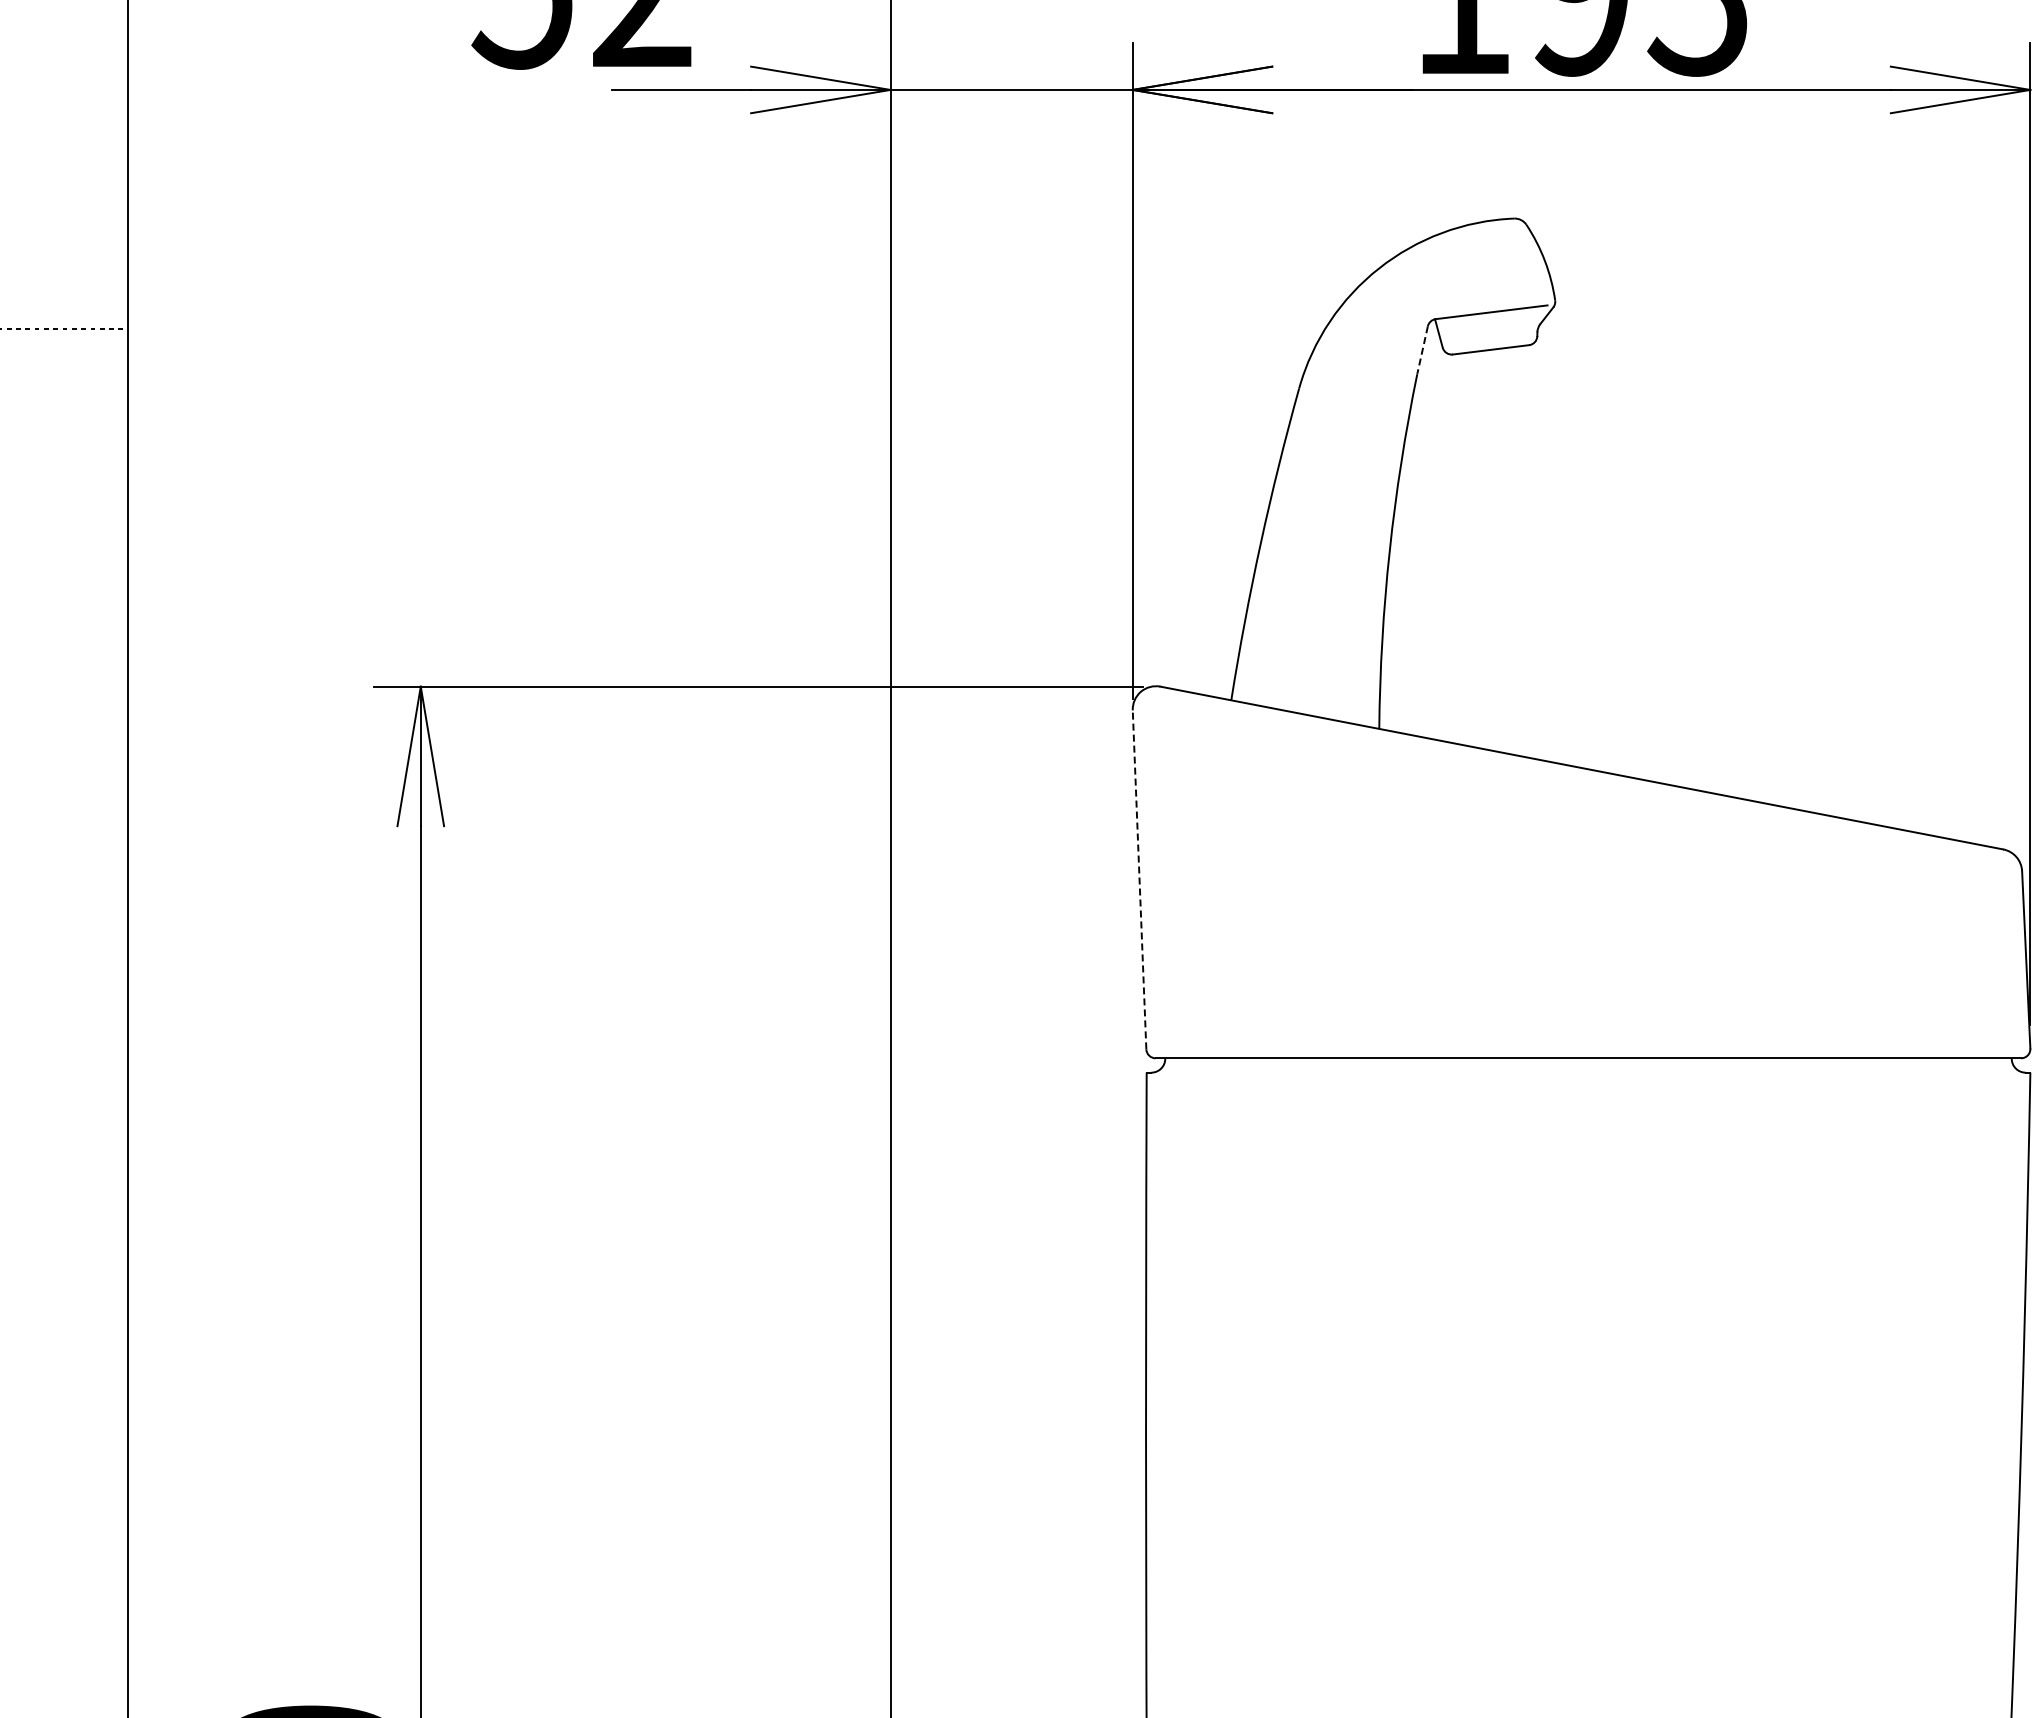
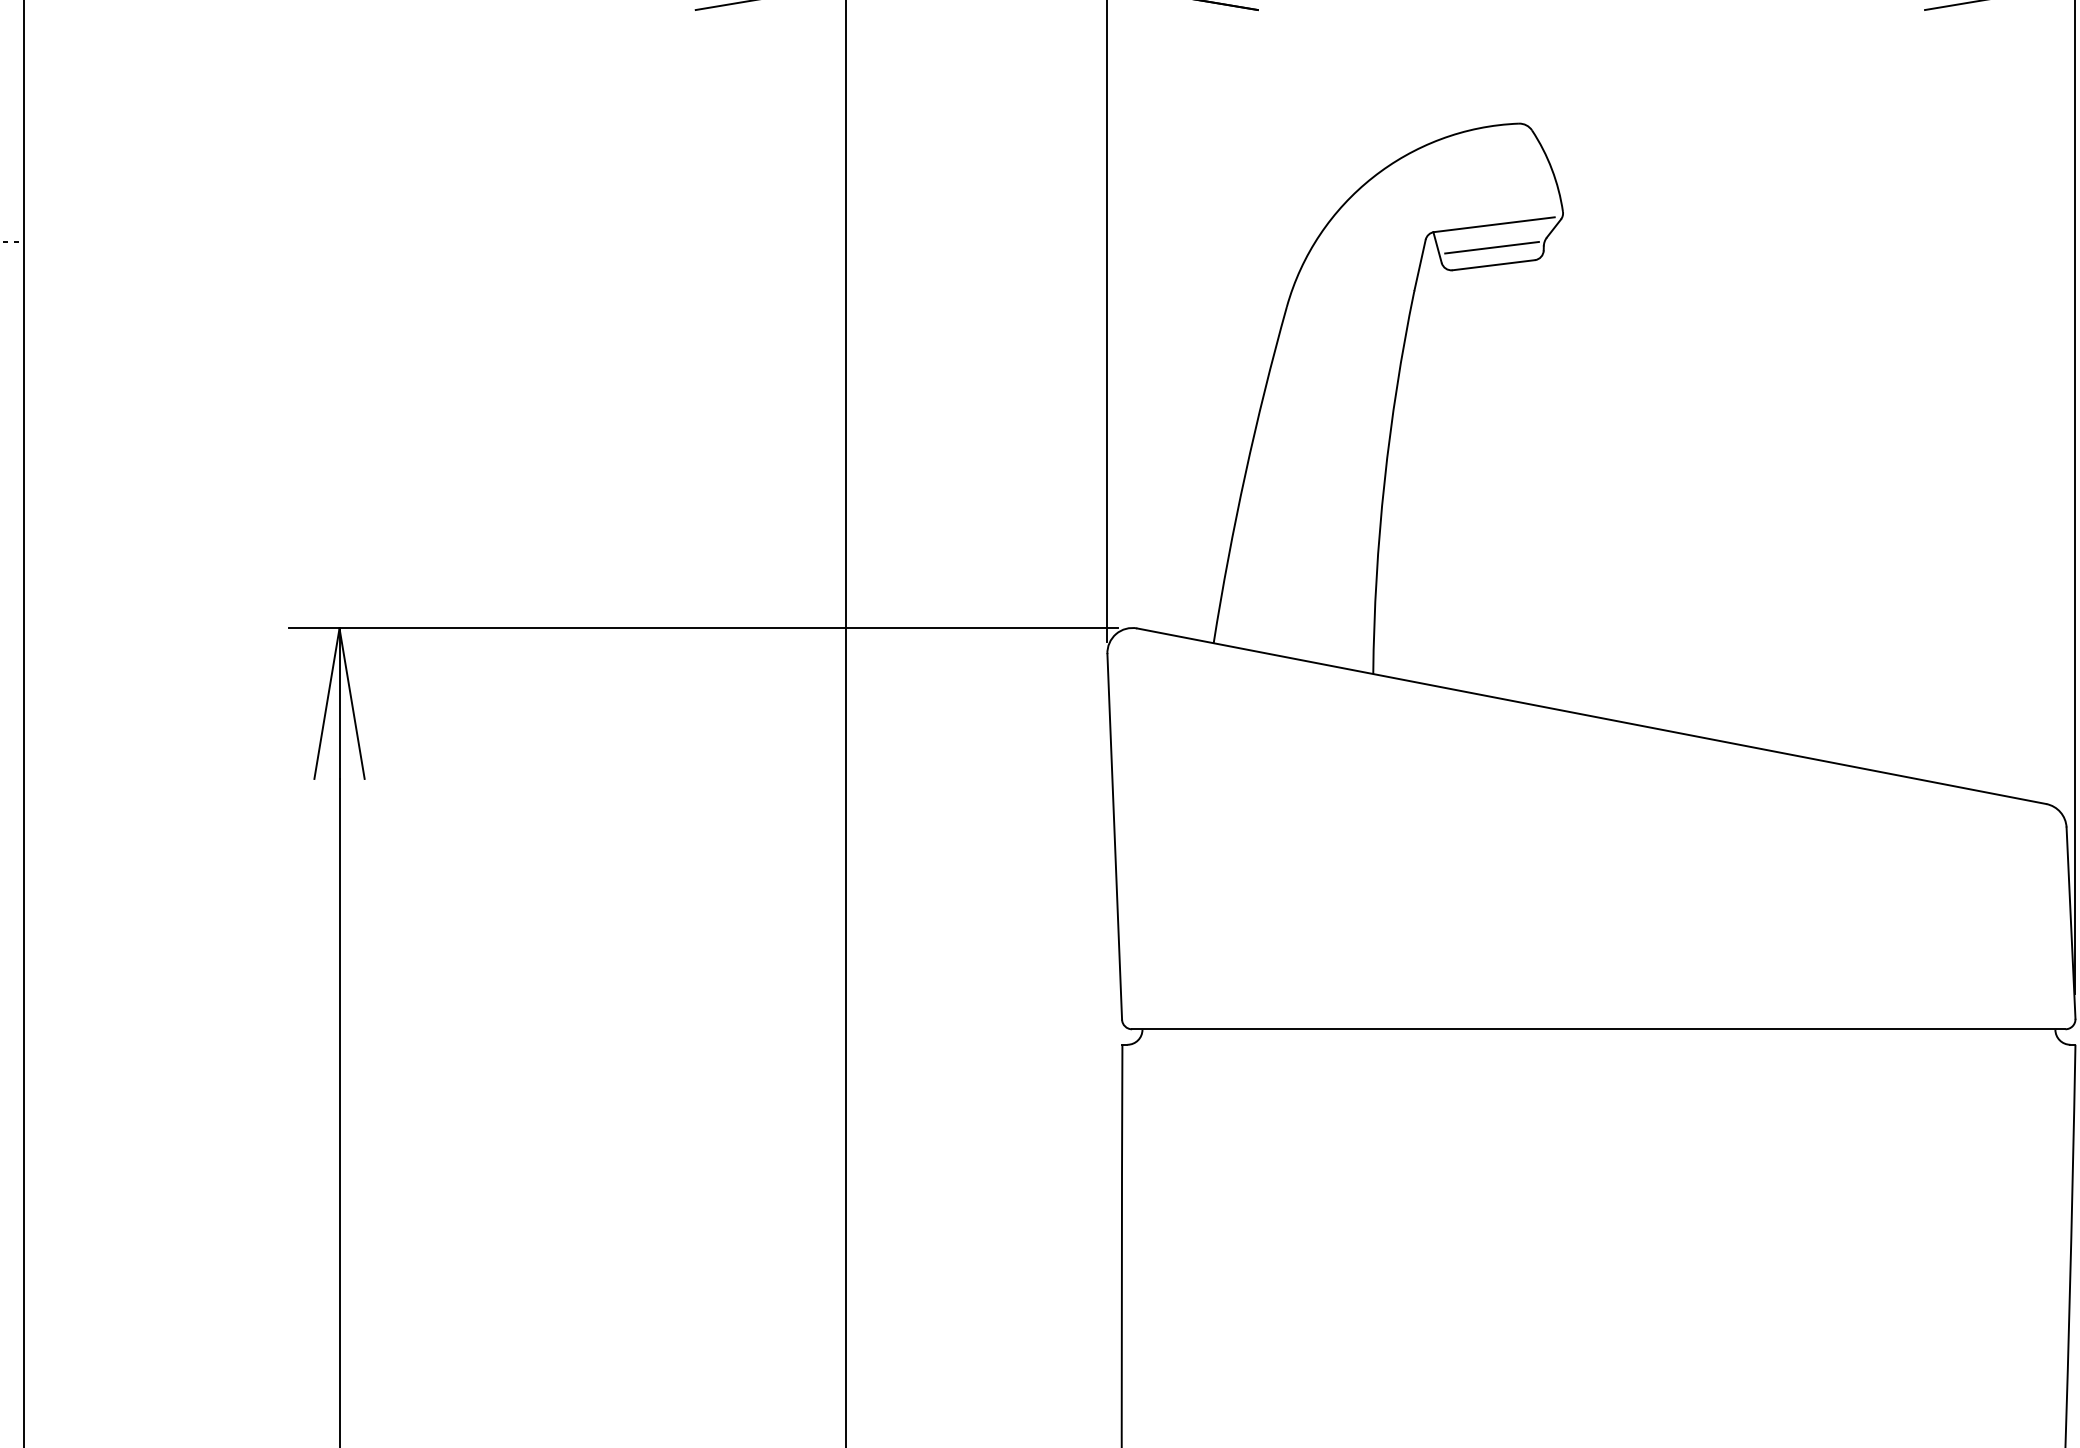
line: (1488, 333) -> (1491, 247), added
line: (1422, 349) -> (1419, 264), dashed -> solid
line: (1139, 879) -> (1114, 836), dashed -> solid

